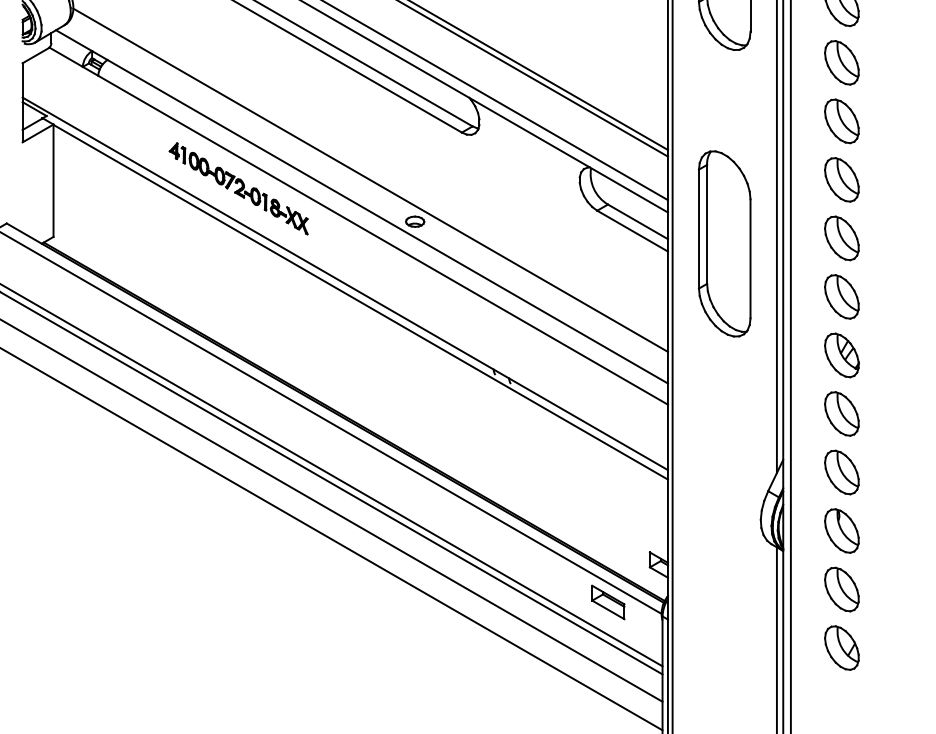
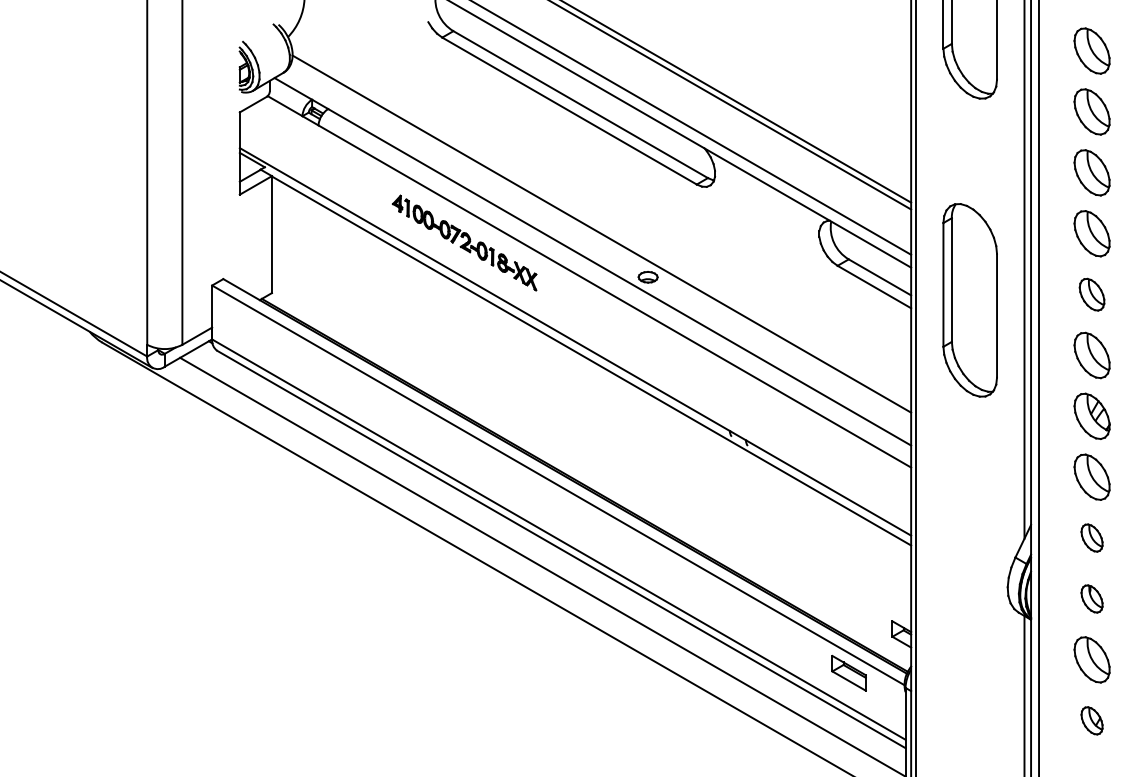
part: (841, 238) -> (1091, 294), size x0.7
part: (841, 471) -> (1091, 537), size x0.6
part: (841, 530) -> (1091, 598), size x0.6
part: (841, 647) -> (1091, 720), size x0.6

